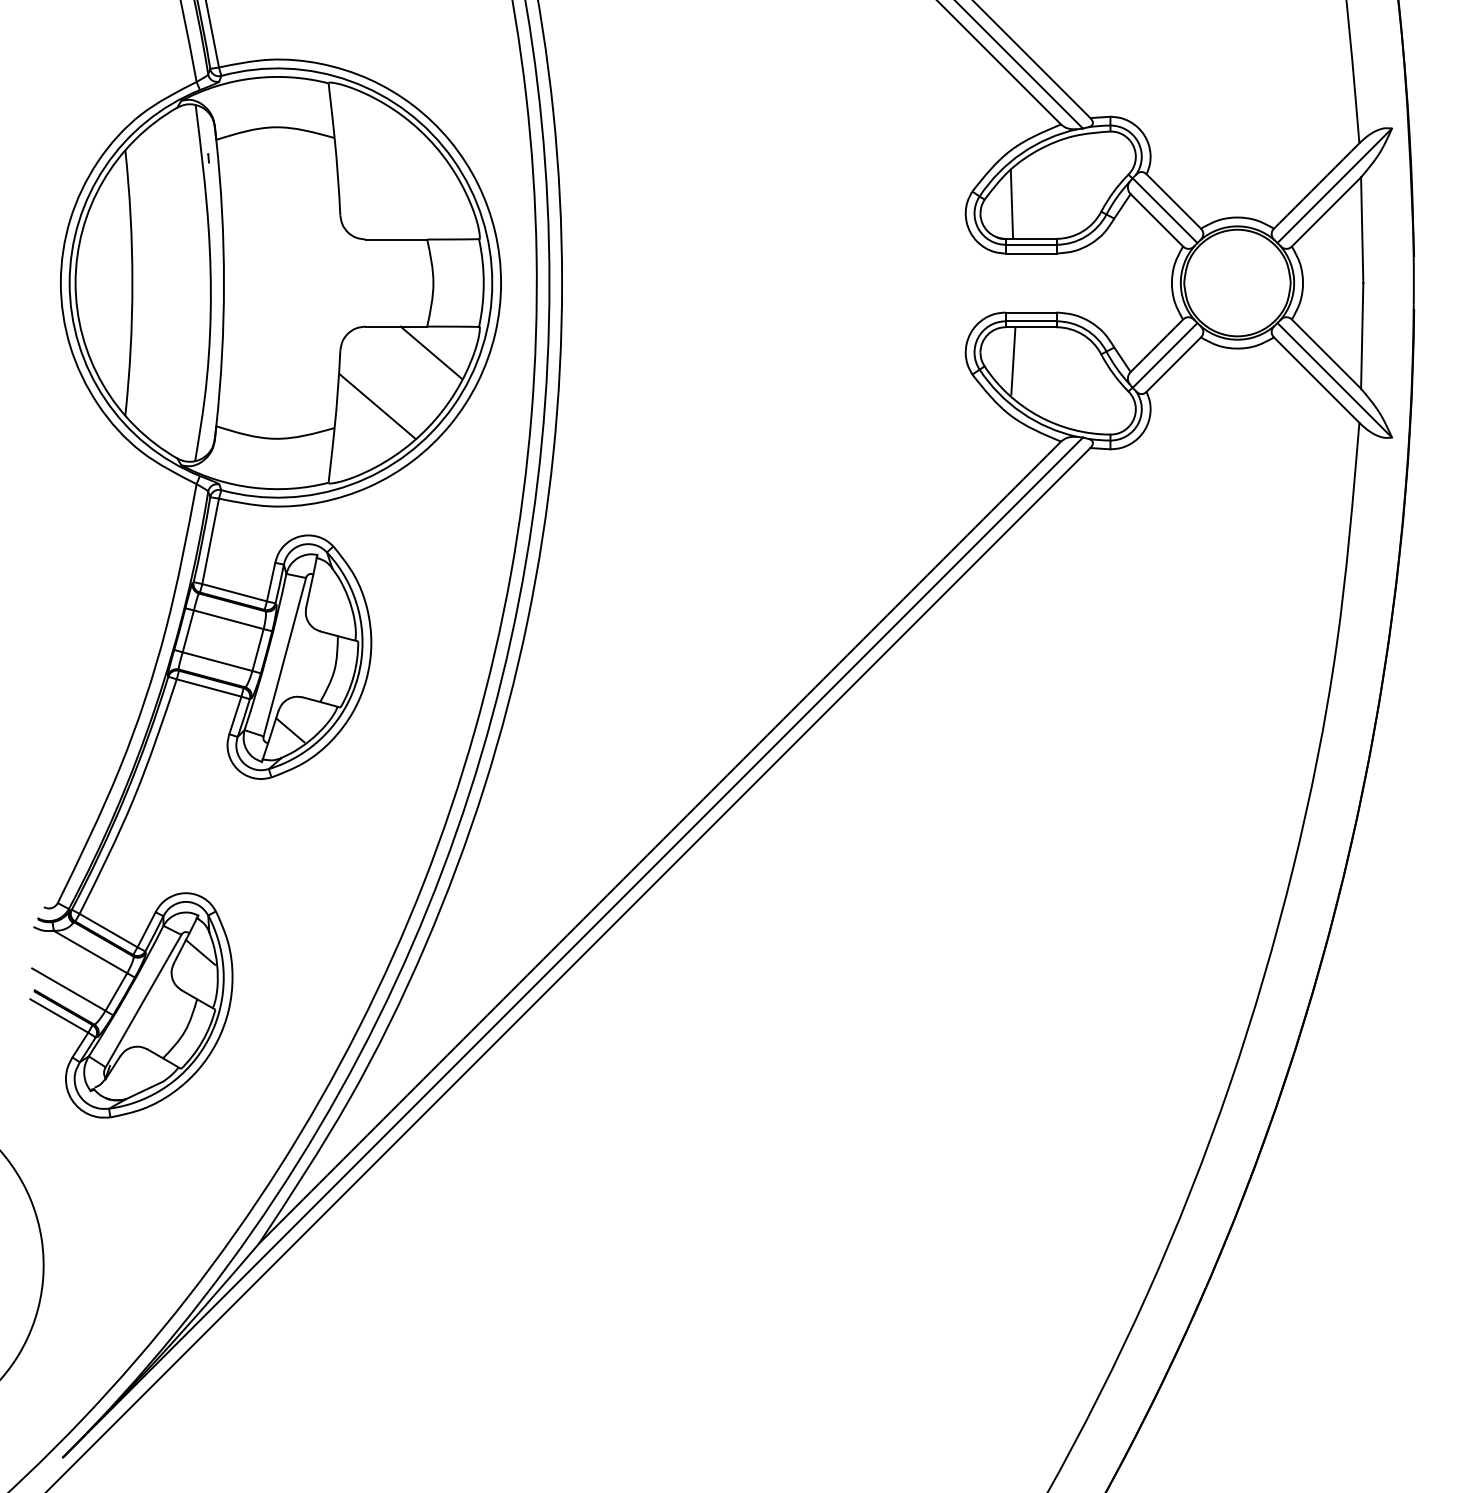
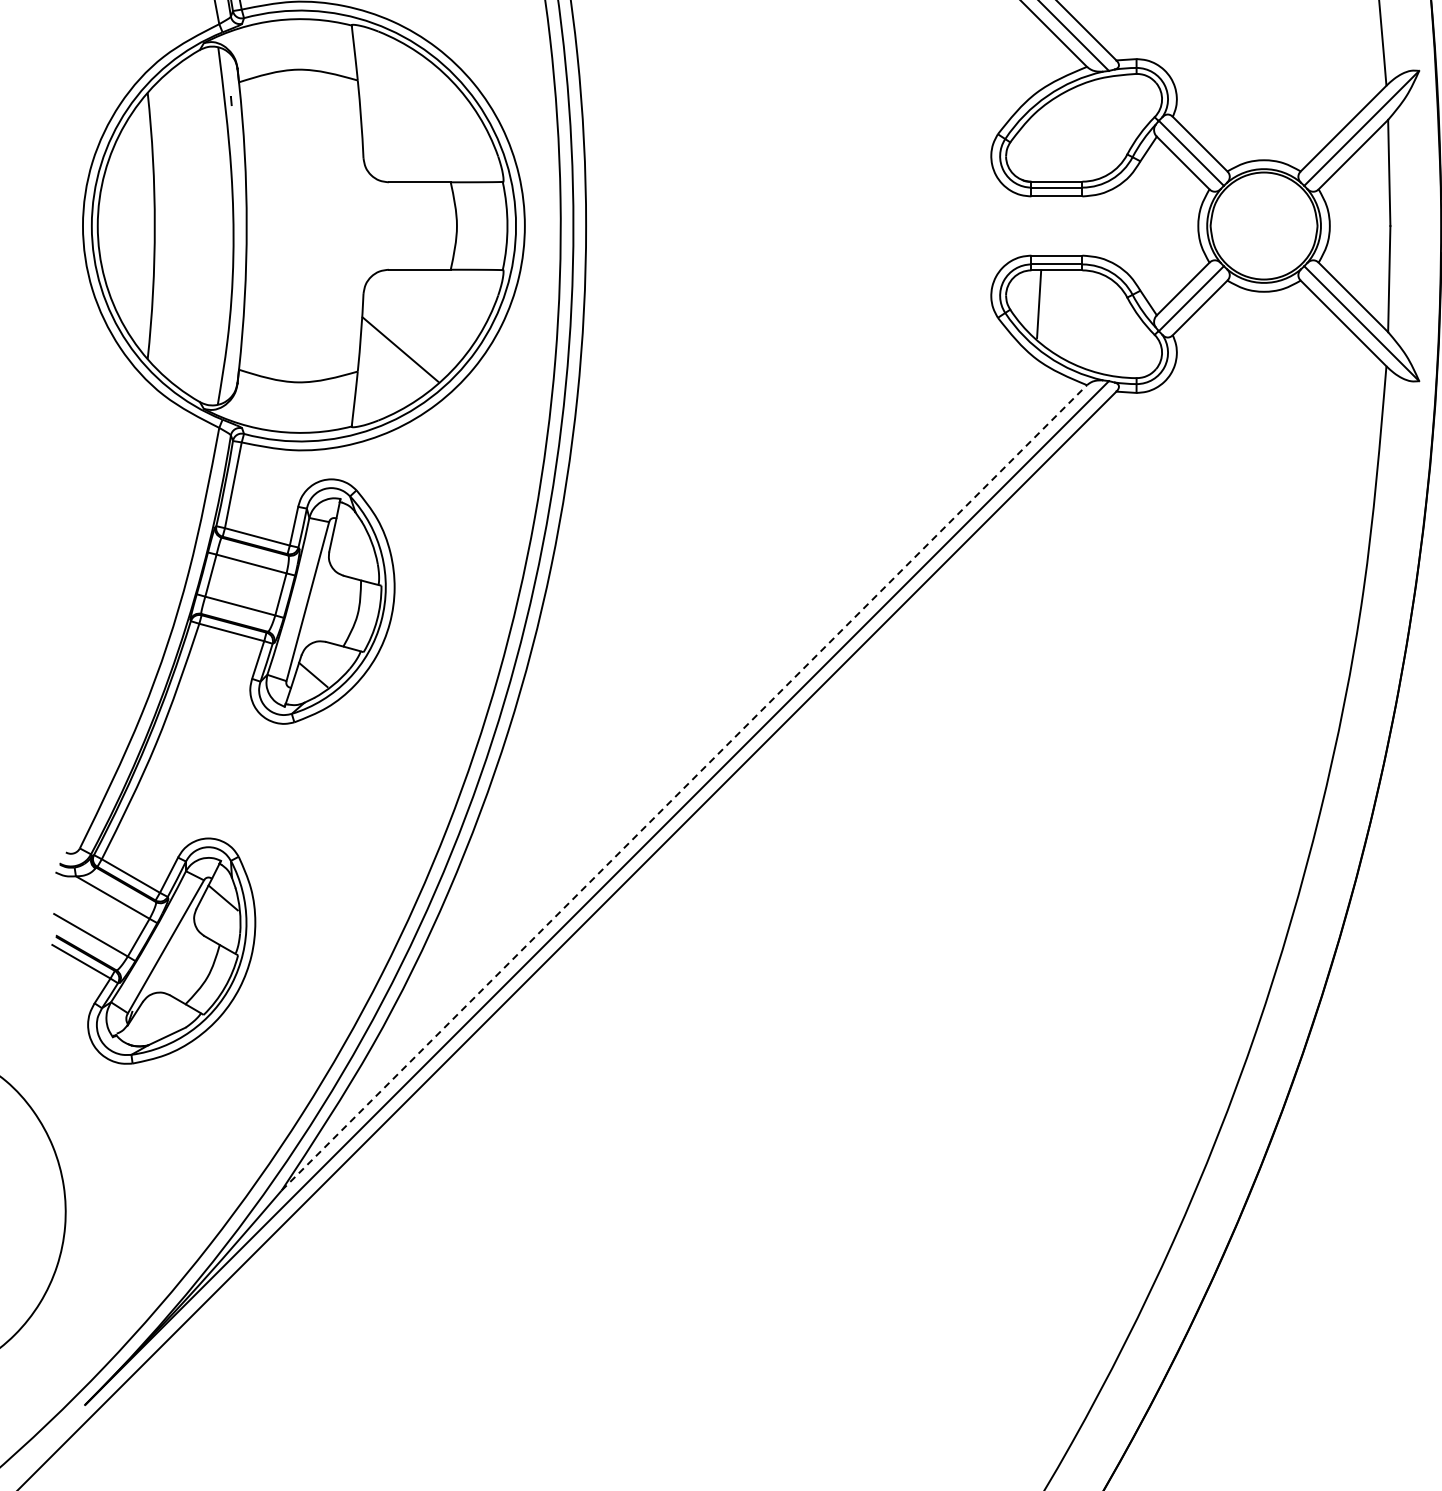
line: (1011, 203) -> (1037, 146), removed
line: (431, 352) -> (455, 295), removed
line: (660, 842) -> (684, 787), solid -> dashed

